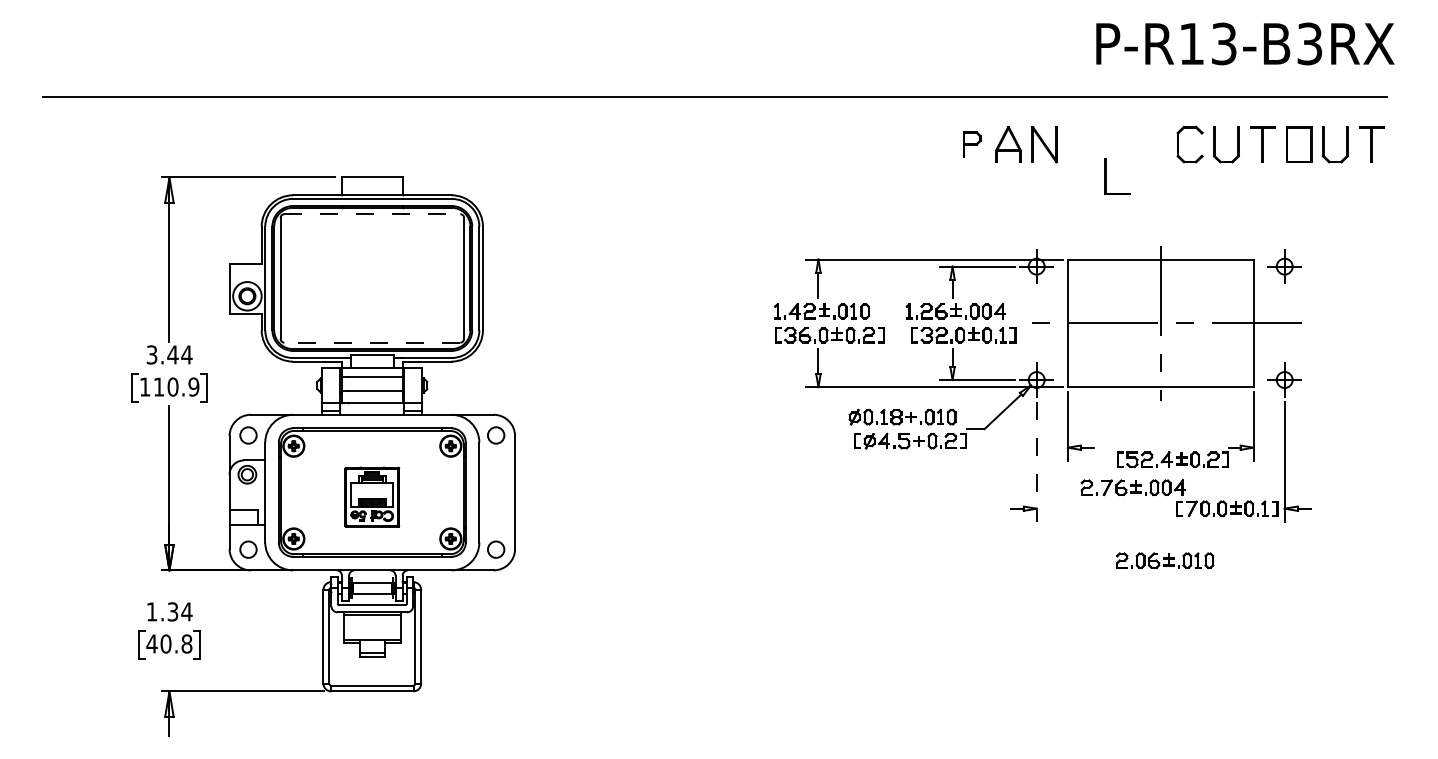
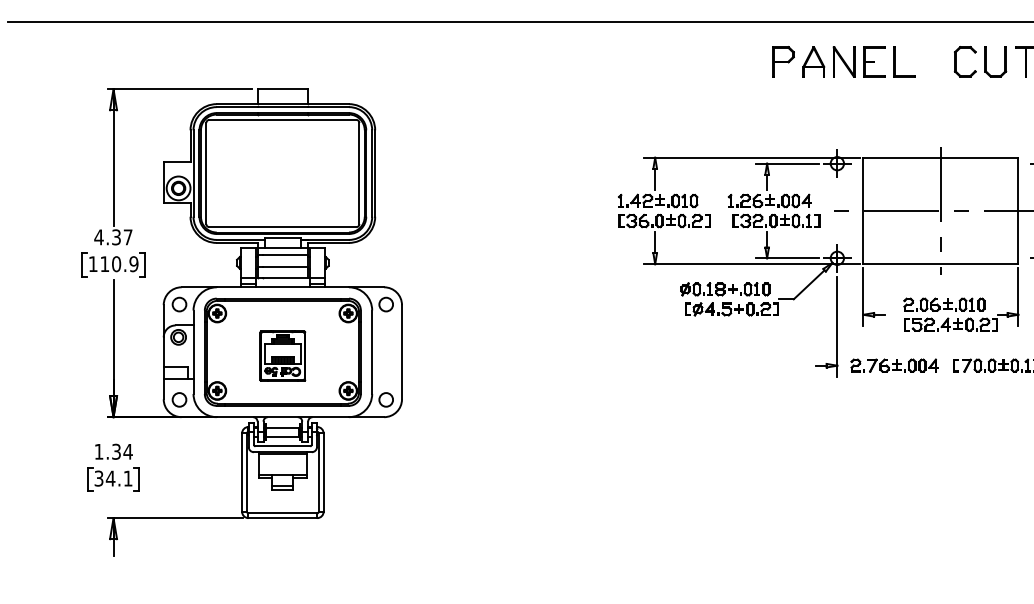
part: (972, 143) -> (783, 60), size x1.43
part: (1080, 144) -> (873, 61), added
part: (1106, 176) -> (895, 61), moved
line: (372, 214) -> (283, 120), dashed -> solid
line: (372, 342) -> (283, 226), dashed -> solid
text: (169, 354) -> (113, 237), 3.44 -> 4.37
line: (1036, 461) -> (837, 326), dashed -> solid
part: (1132, 487) -> (893, 365), moved
part: (1165, 560) -> (944, 304), moved
text: (169, 643) -> (113, 478), 40.8 -> 34.1

